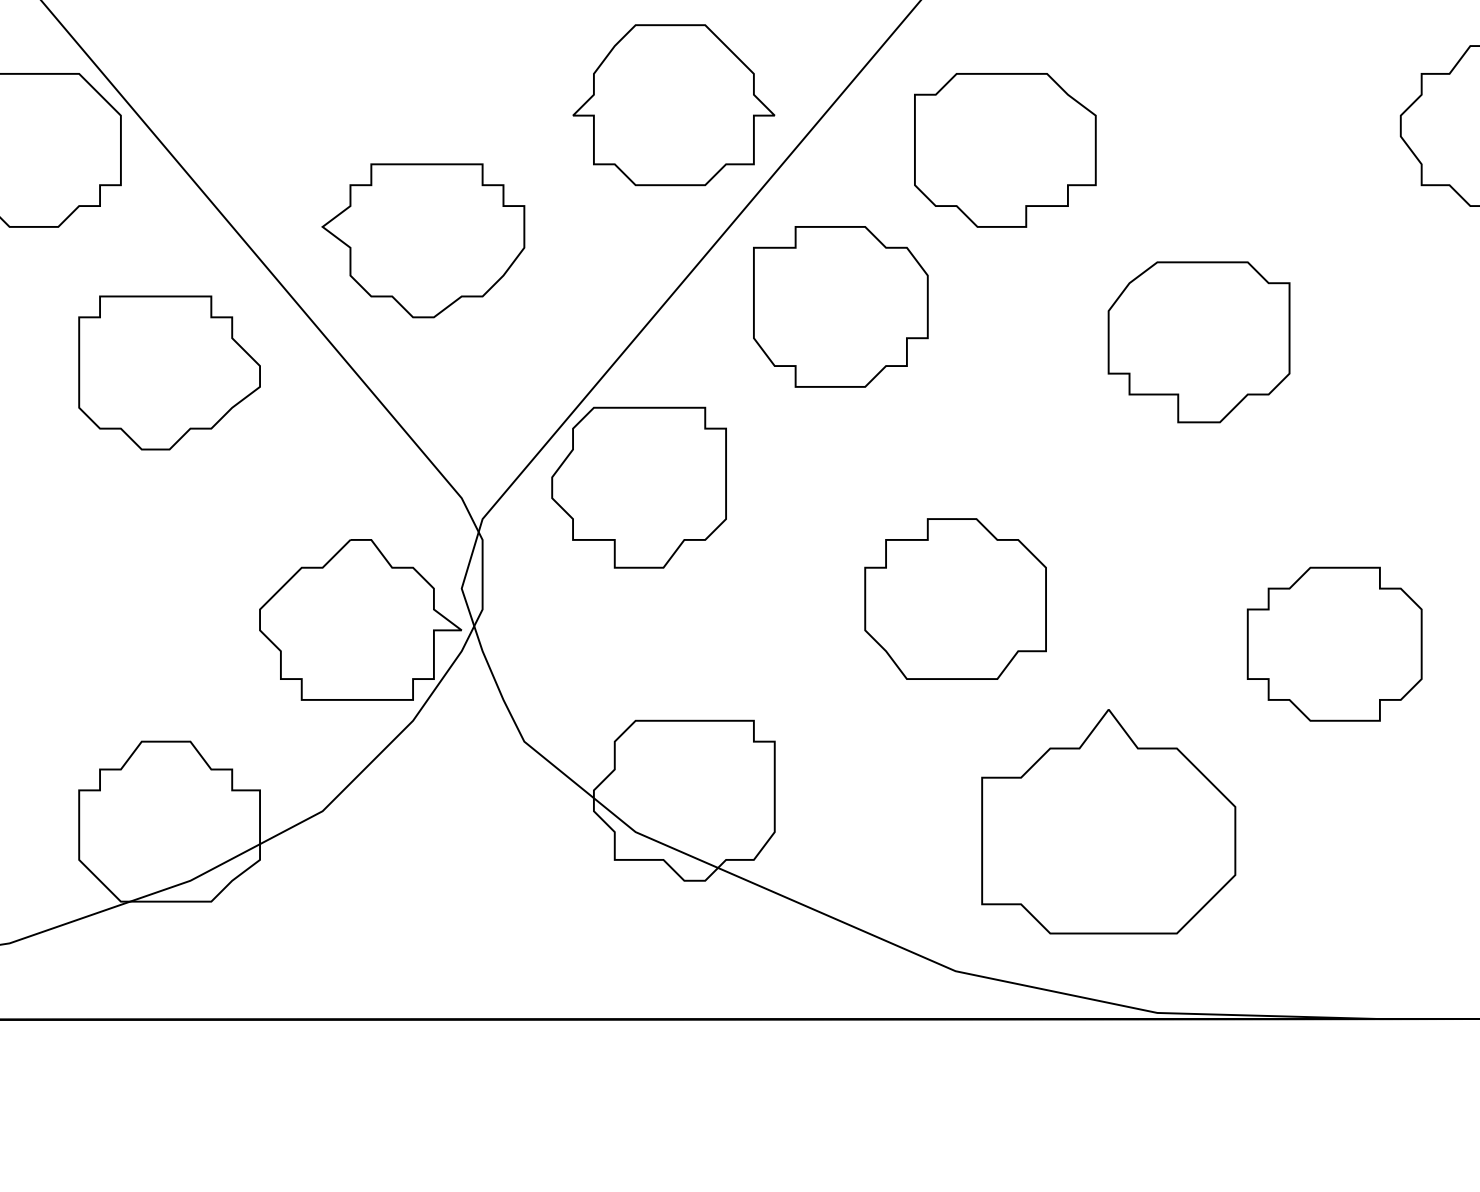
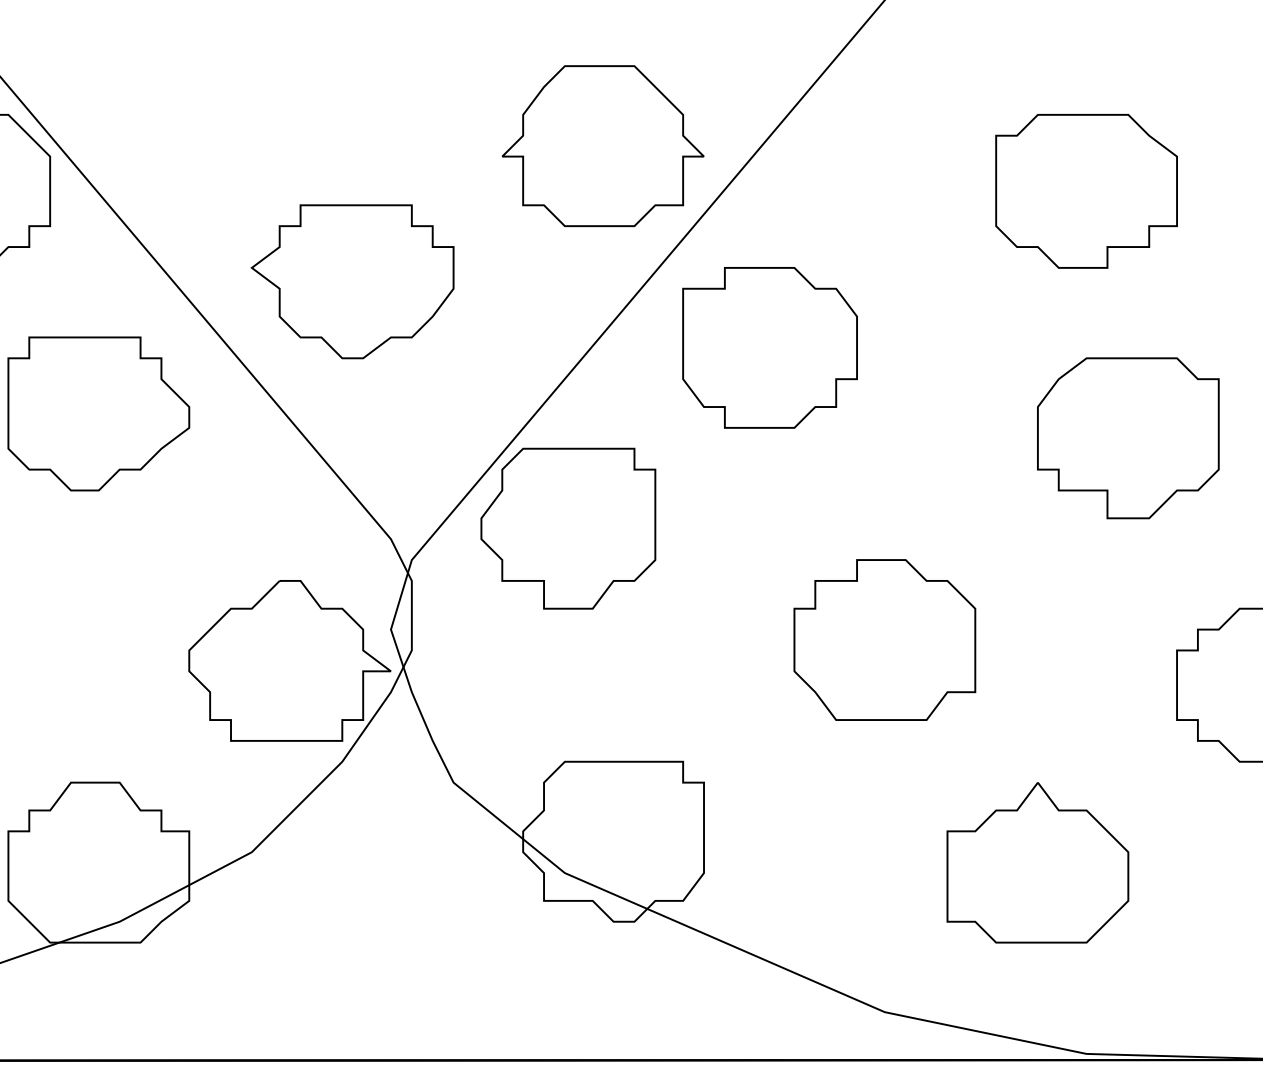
part: (1005, 150) -> (1086, 191), moved
part: (1198, 342) -> (1127, 438), moved
part: (1108, 821) -> (1037, 862), size x0.71

